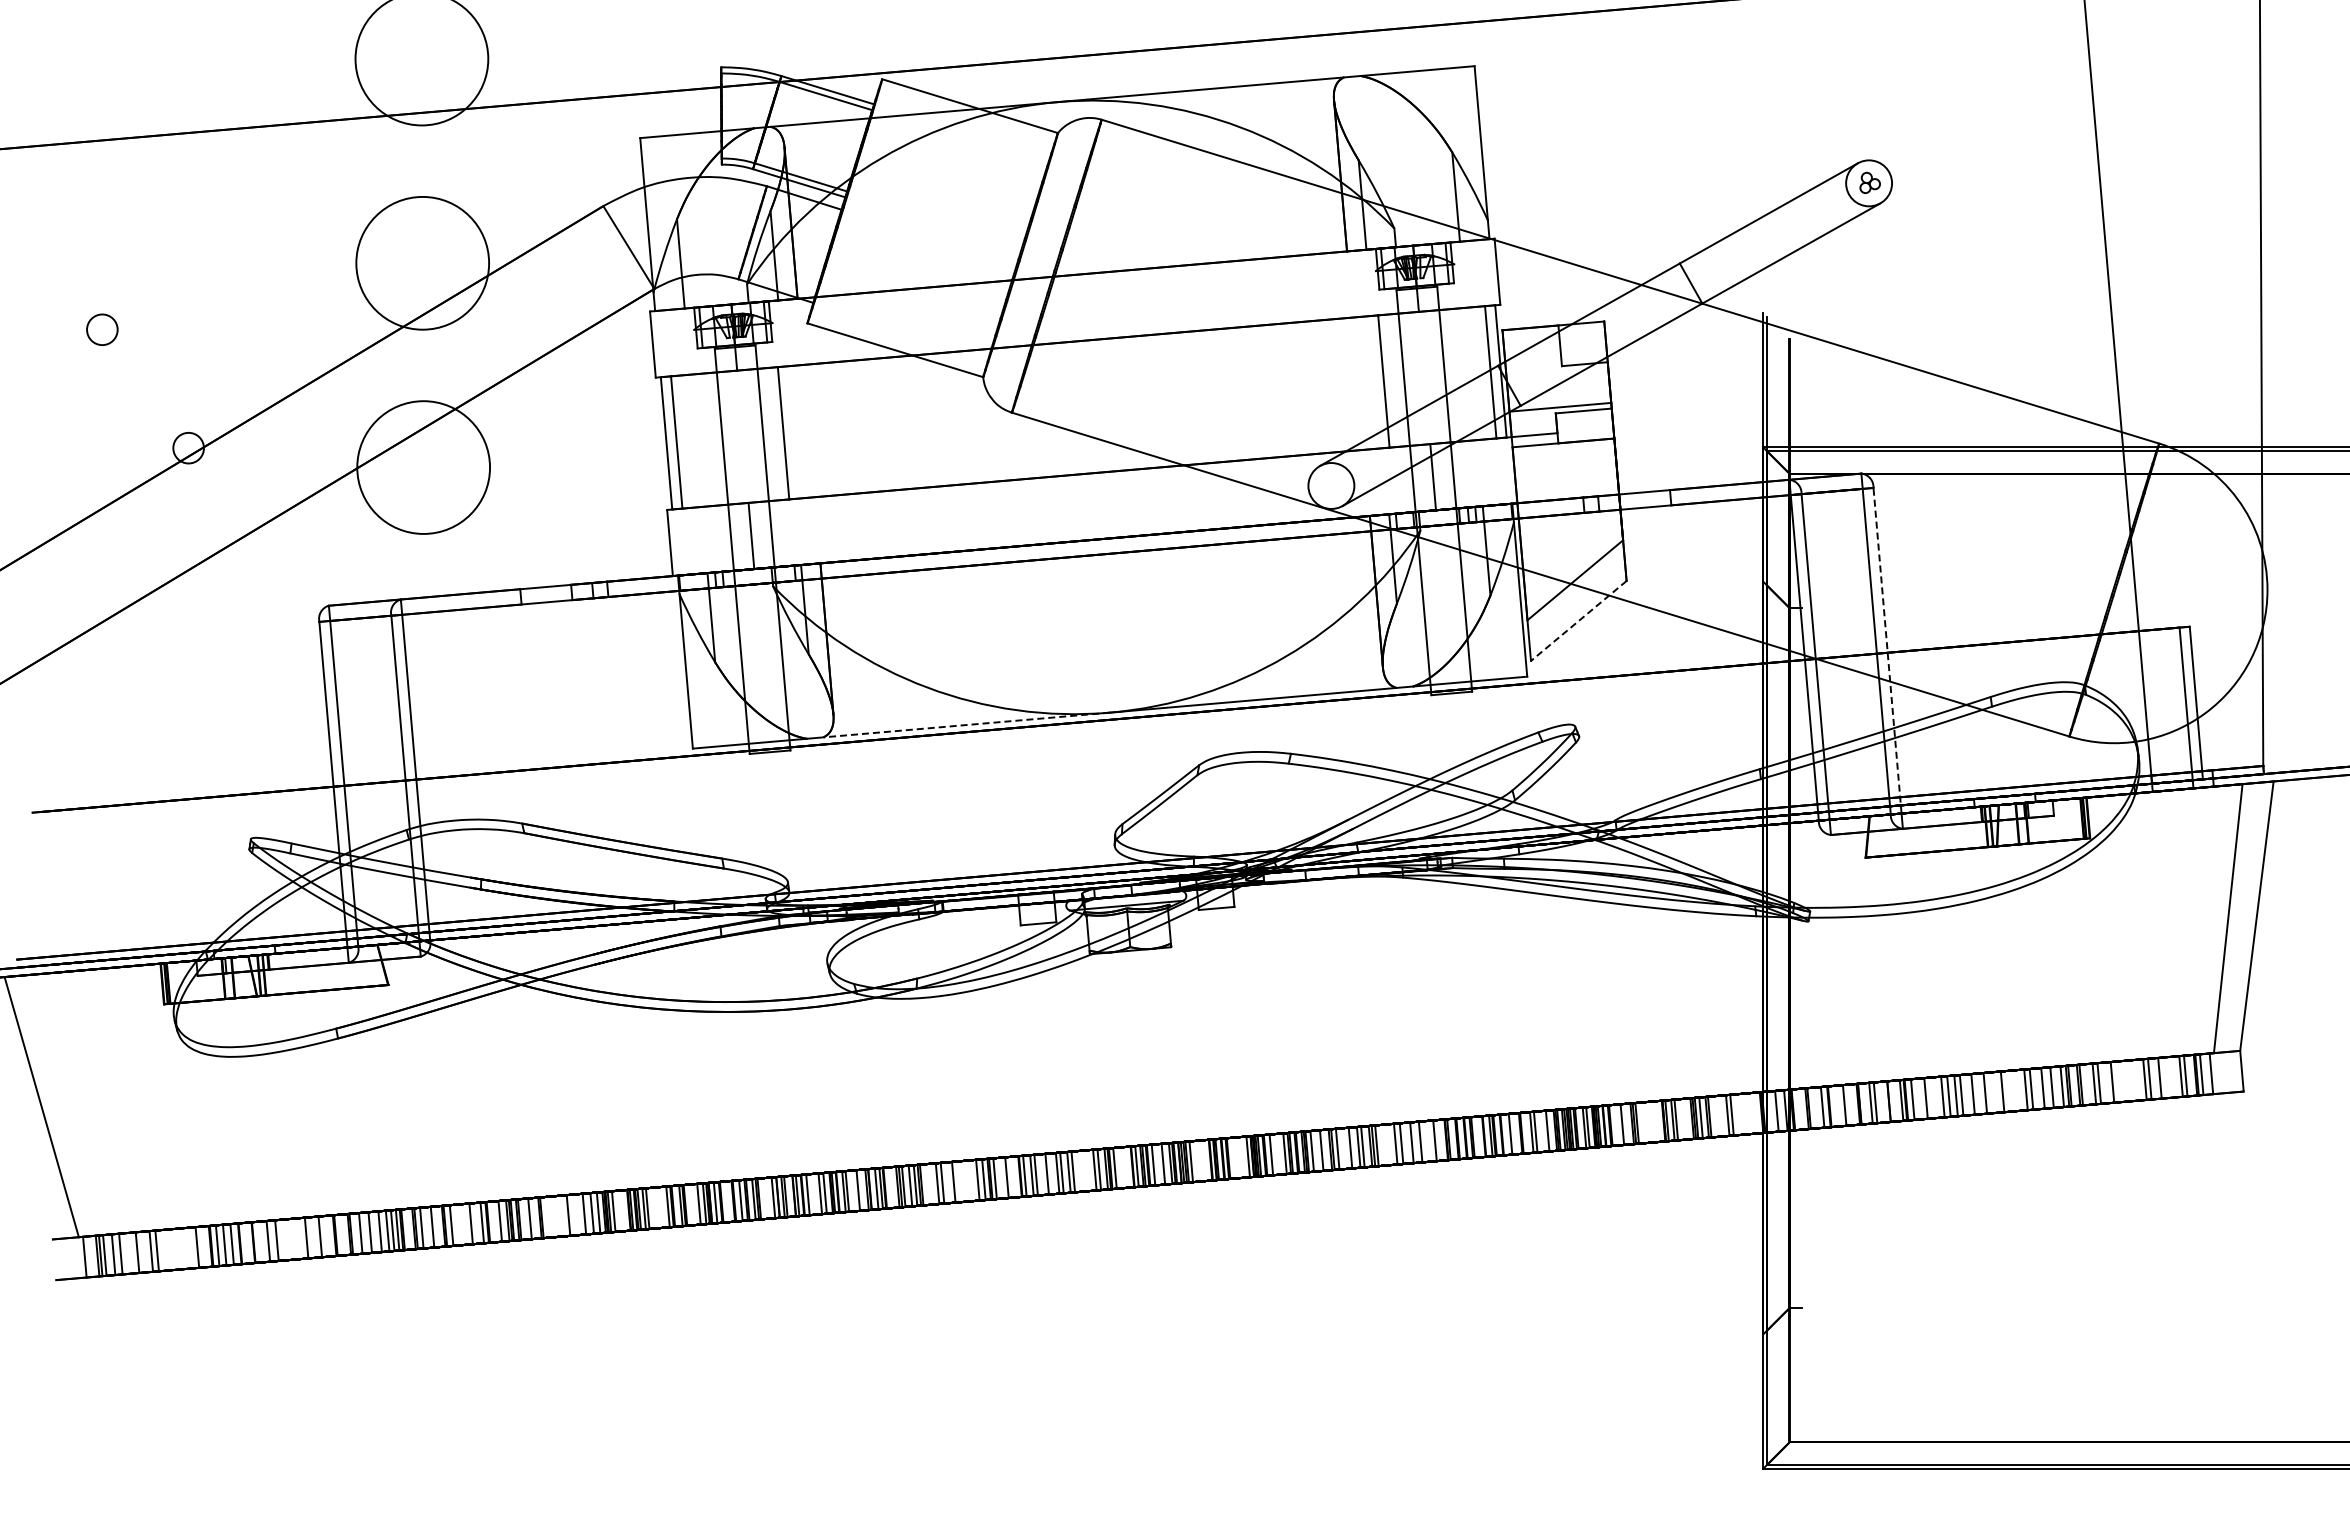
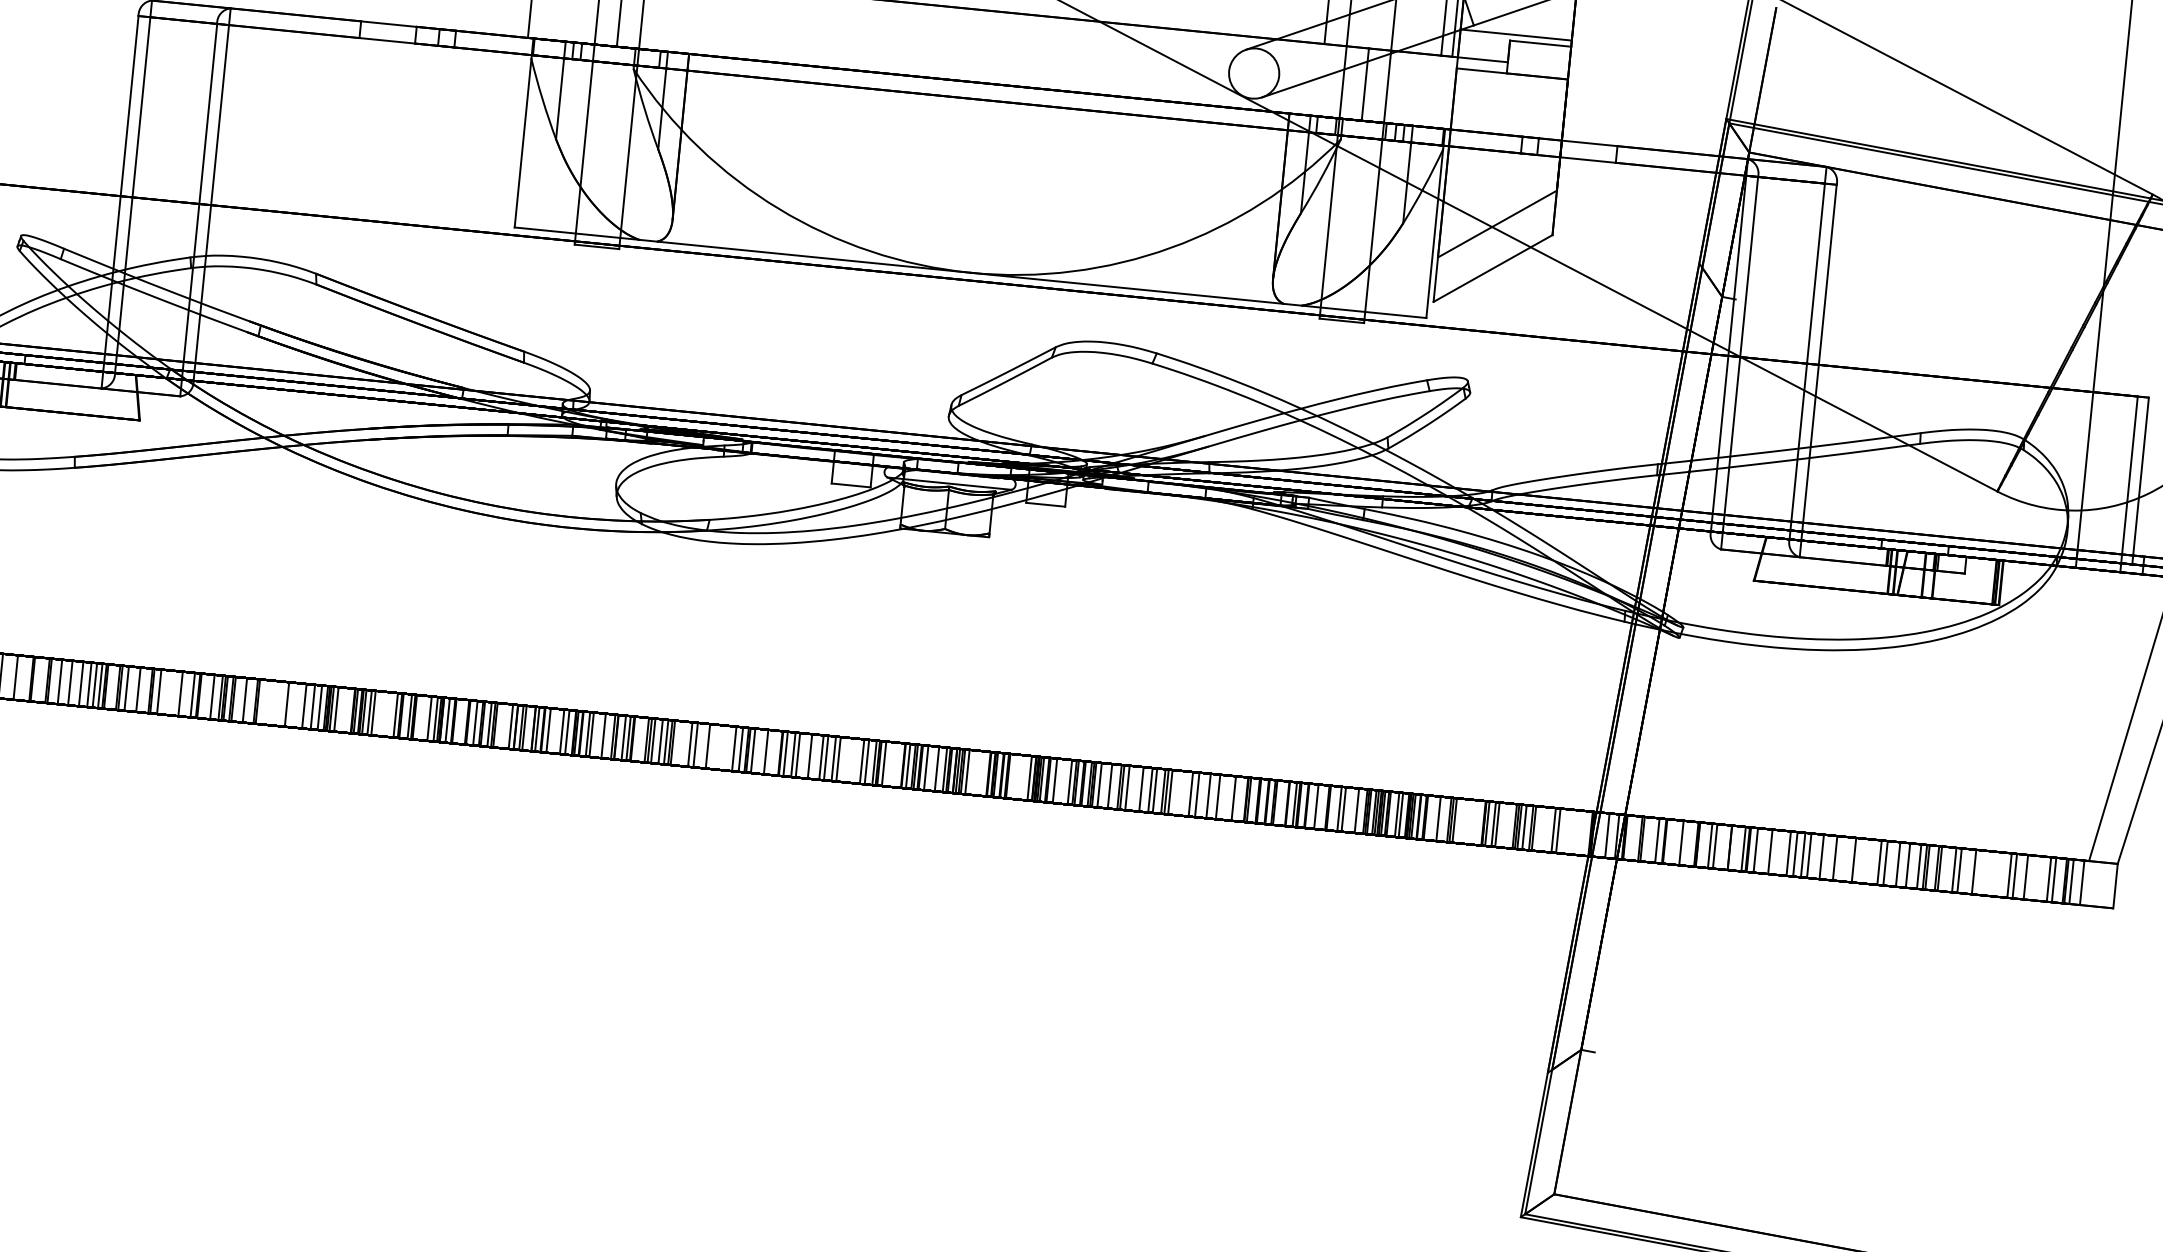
line: (1578, 621) -> (1492, 269), dashed -> solid
line: (1887, 650) -> (1819, 362), dashed -> solid
line: (966, 725) -> (813, 257), dashed -> solid

